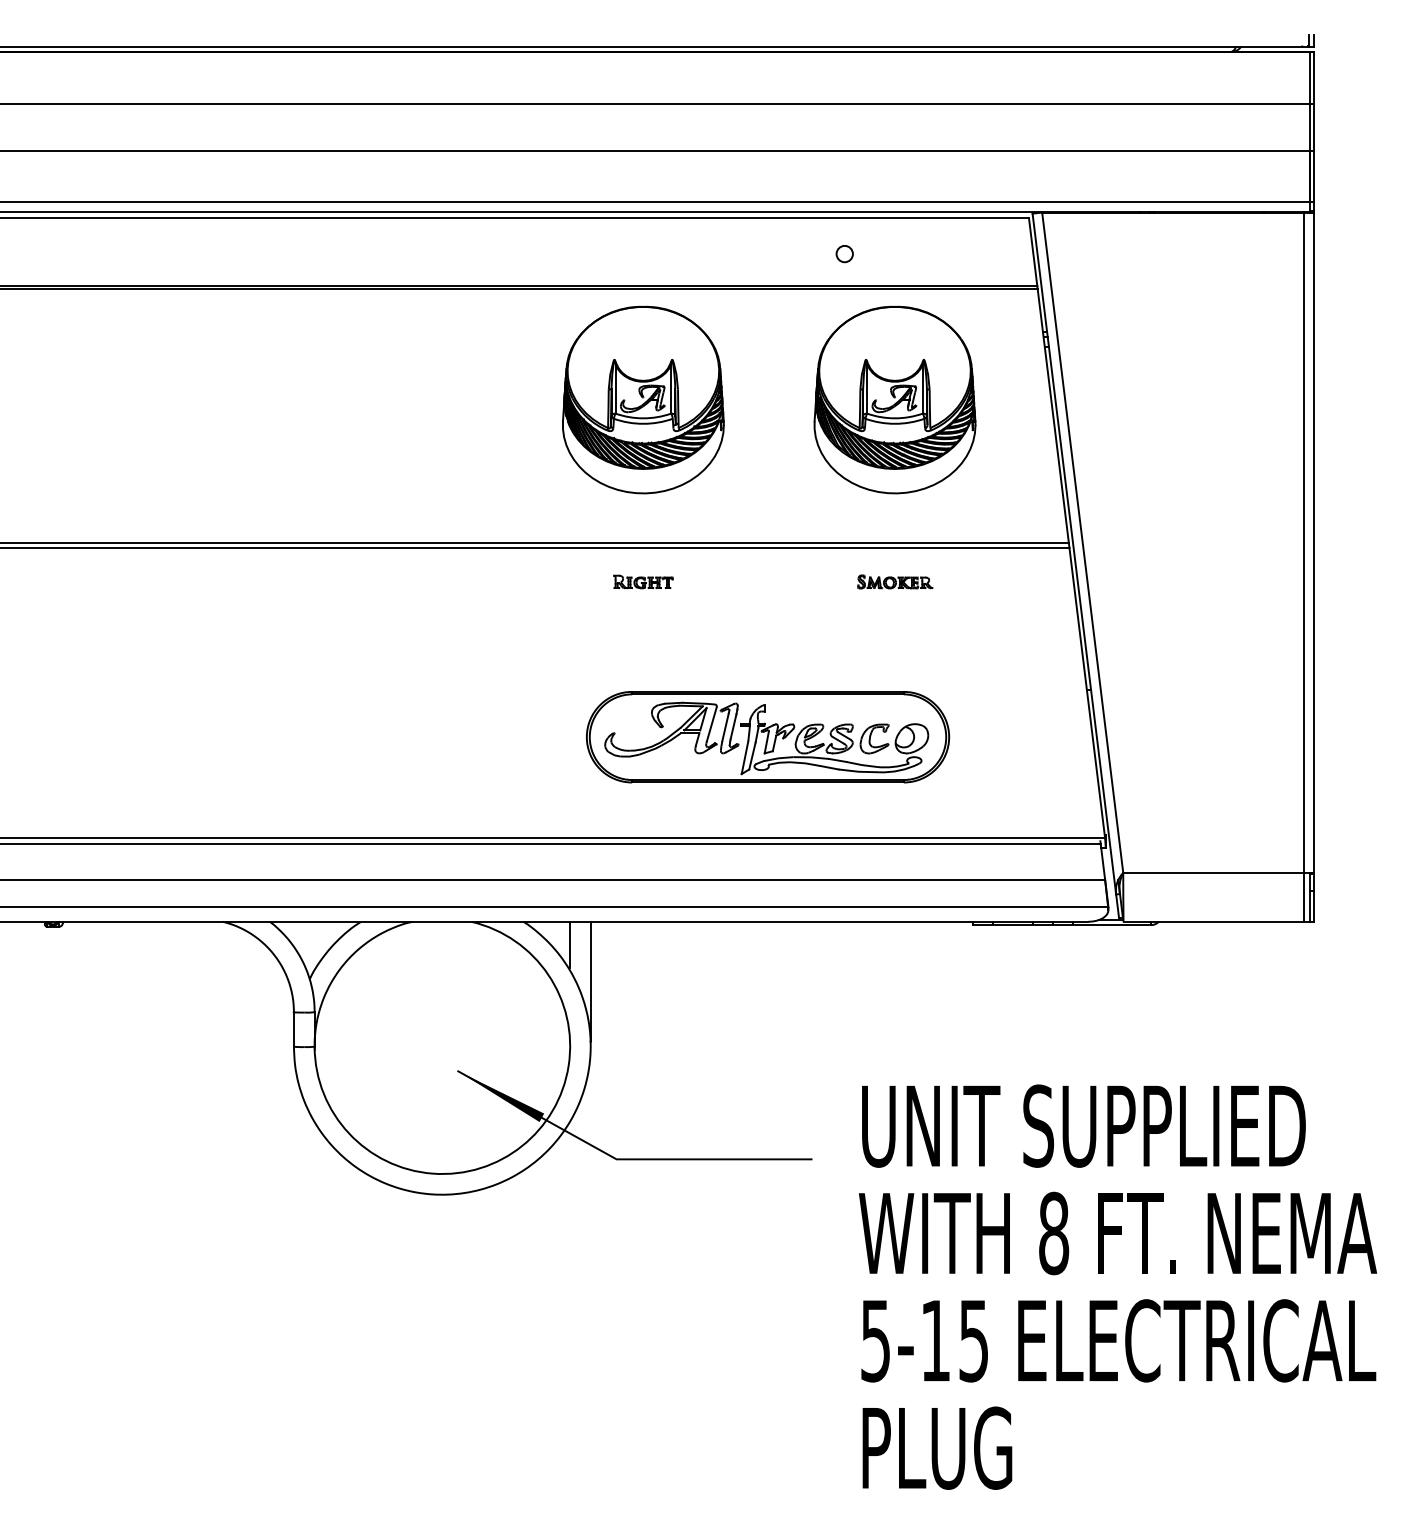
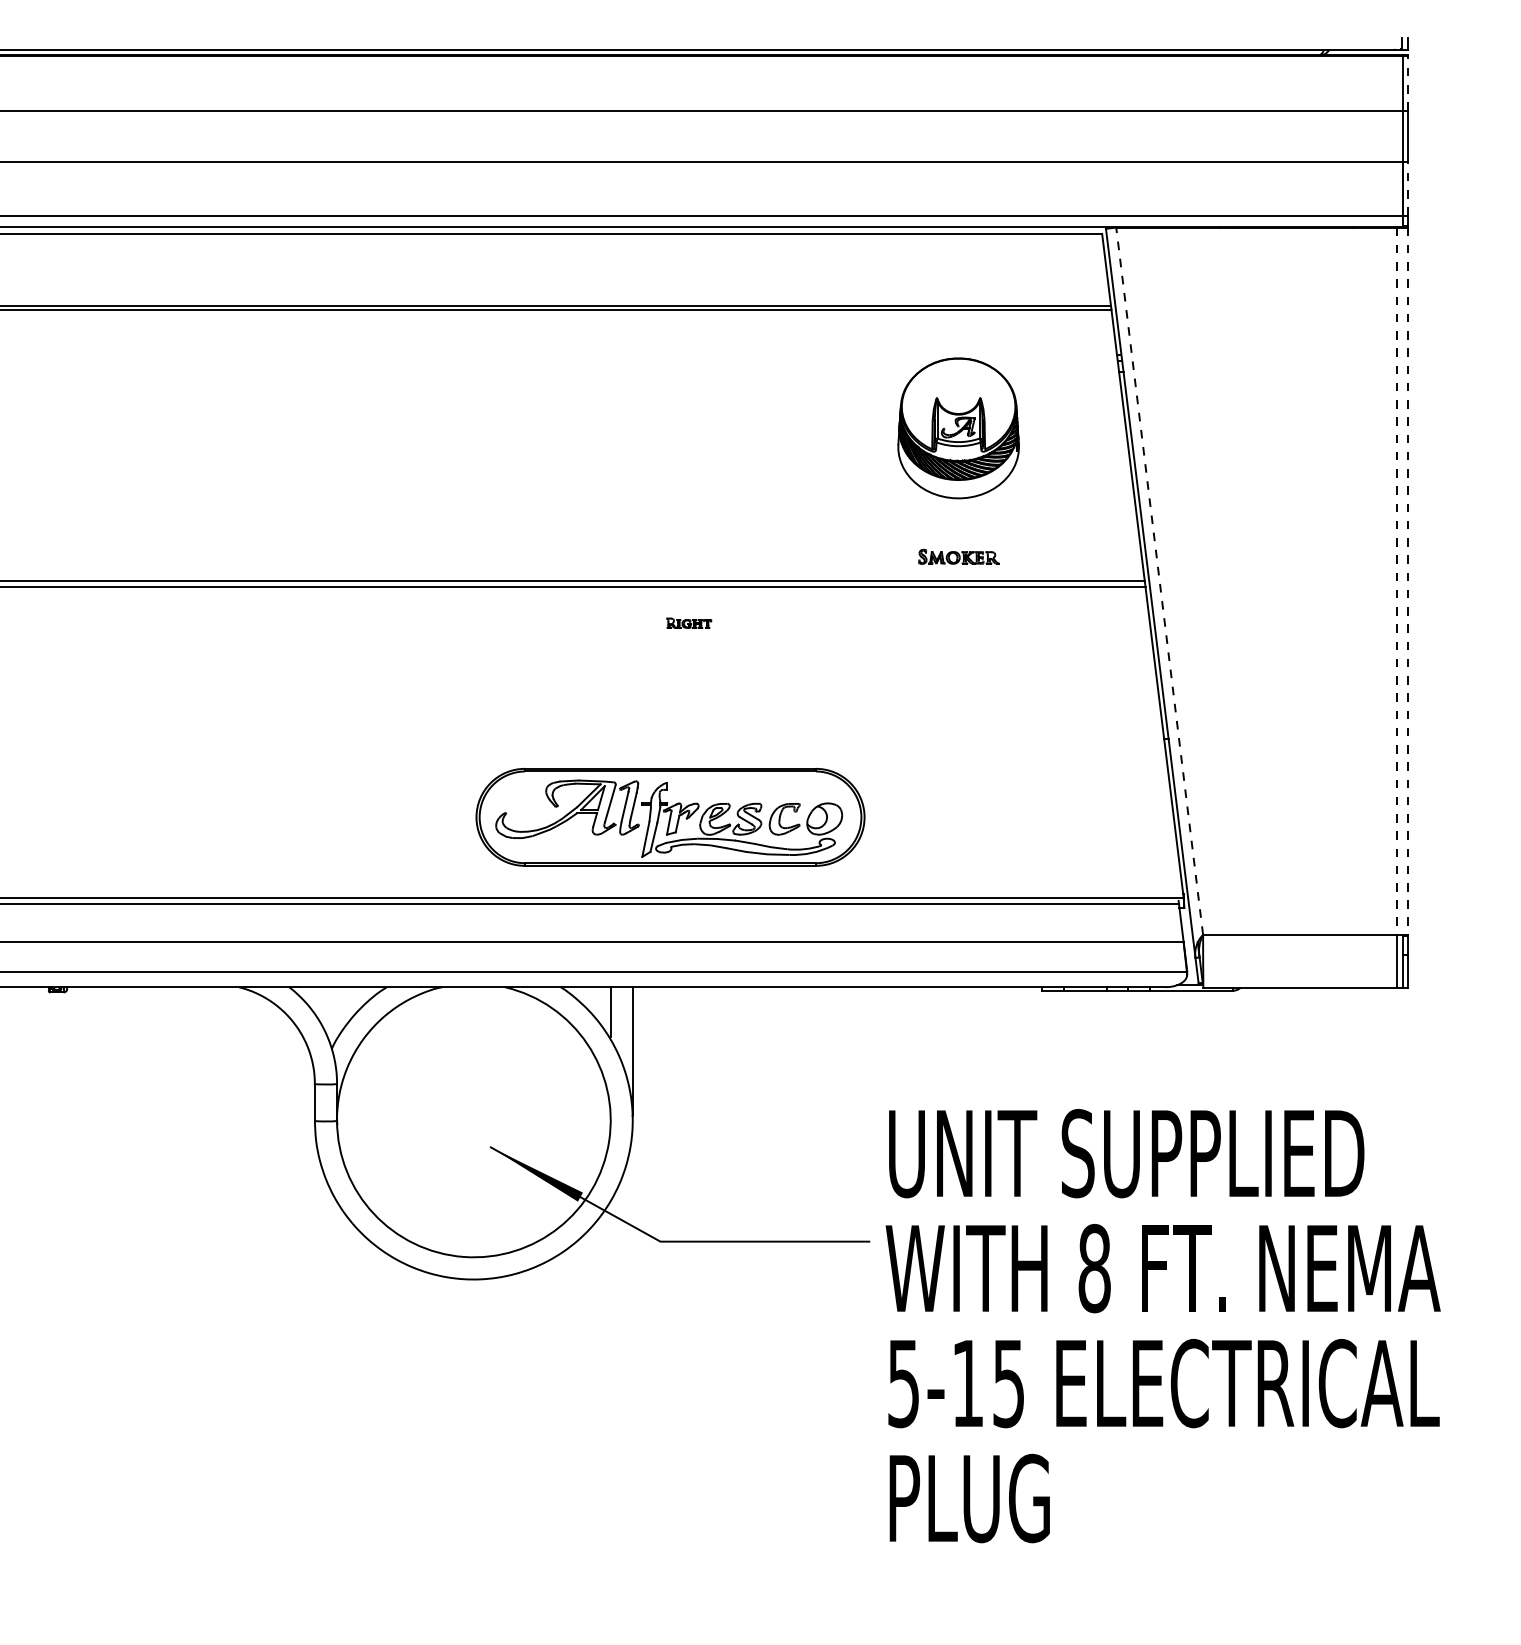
line: (1314, 77) -> (1407, 82), solid -> dashed
line: (1314, 175) -> (1407, 187), solid -> dashed
circle: (844, 254) -> (904, 272), removed
part: (643, 399) -> (689, 427), removed
part: (894, 399) -> (958, 427), size x0.7
line: (1082, 542) -> (1159, 580), solid -> dashed
line: (1304, 543) -> (1397, 582), solid -> dashed
line: (1314, 543) -> (1407, 582), solid -> dashed
part: (643, 581) -> (689, 622), size x0.7
part: (895, 581) -> (959, 556), moved
part: (768, 737) -> (671, 817), moved
text: (1118, 1286) -> (1163, 1325), moved

